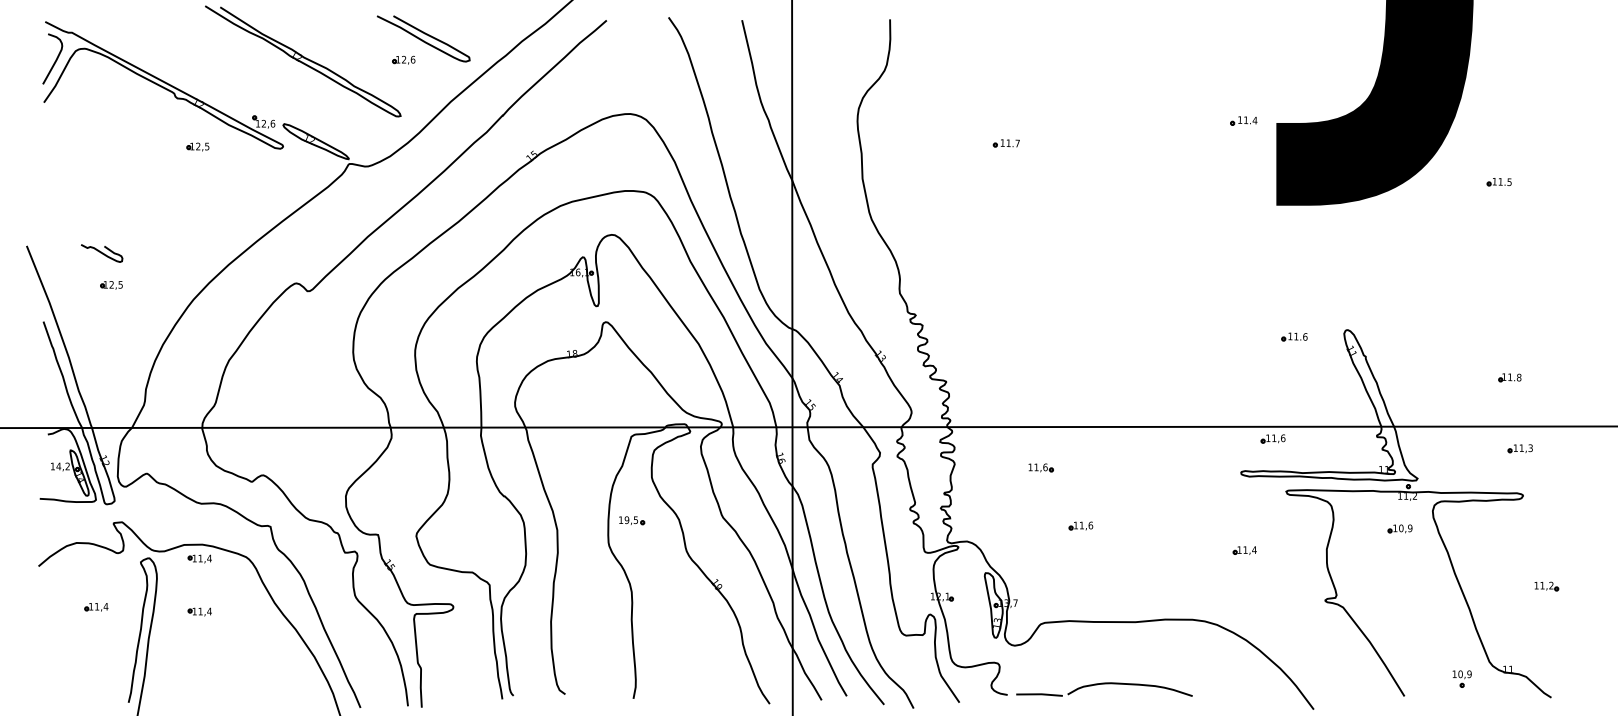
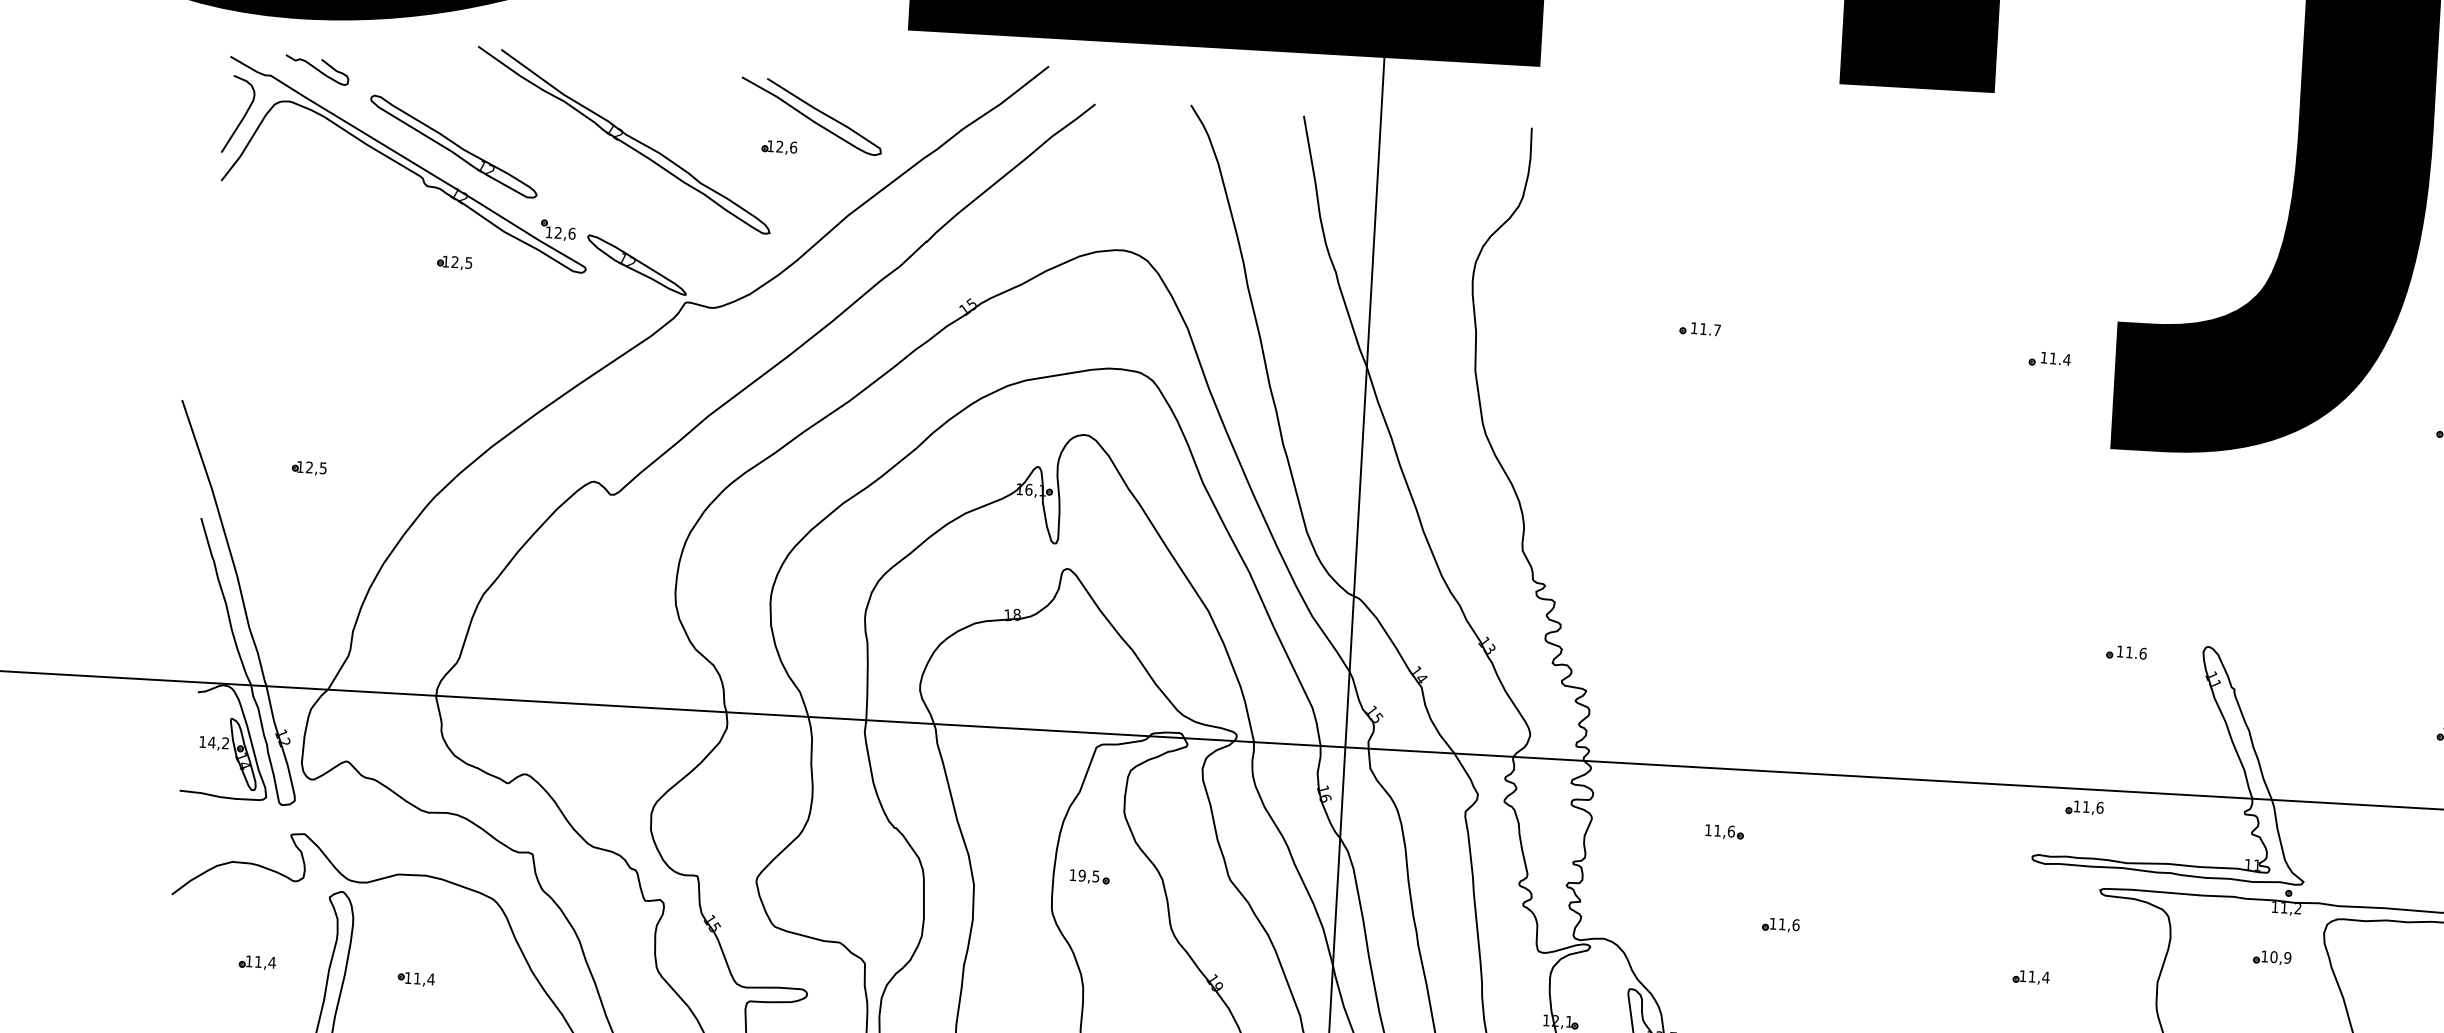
part: (193, 71) -> (454, 146), added
part: (1243, 120) -> (2049, 358), moved
curve: (102, 253) -> (318, 70), moved
part: (199, 558) -> (420, 896), removed

